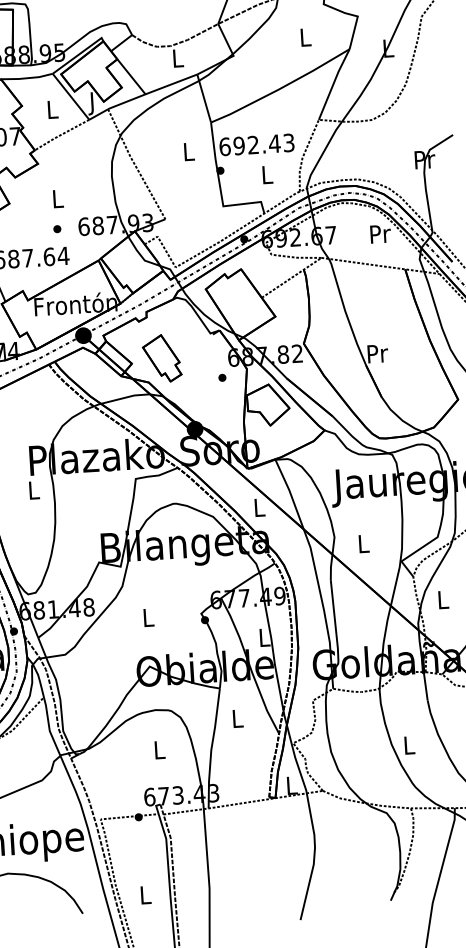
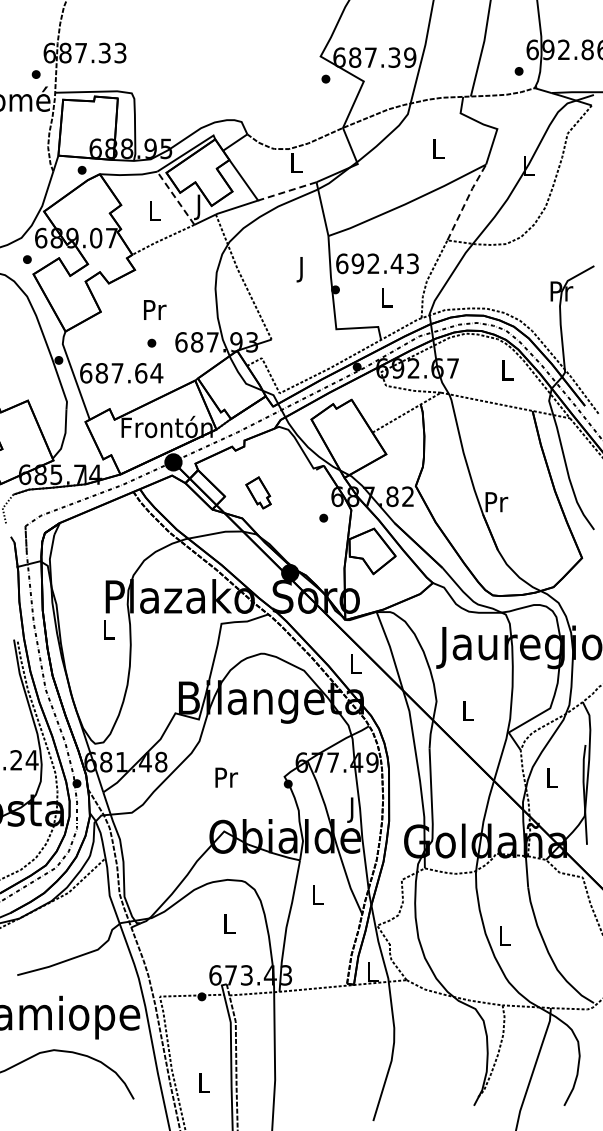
line: (333, 82) -> (466, 200), solid -> dashed
line: (171, 84) -> (287, 191), solid -> dashed
line: (70, 96) -> (175, 197), solid -> dashed
text: (188, 154) -> (301, 269), L -> J
text: (58, 198) -> (155, 309), L -> Pr
text: (380, 234) -> (507, 370), Pr -> L
part: (162, 358) -> (258, 492), size x0.6
text: (148, 617) -> (226, 777), L -> Pr
text: (264, 639) -> (352, 809), L -> J

